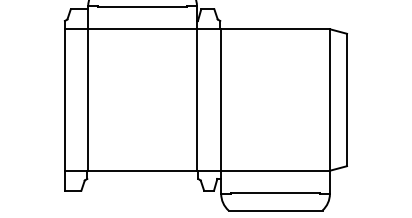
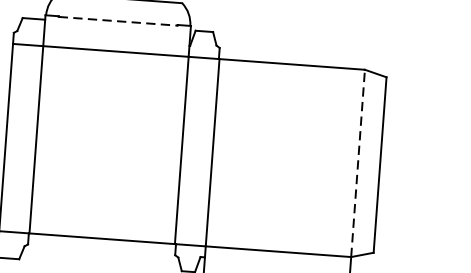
line: (142, 6) -> (118, 21), solid -> dashed
line: (330, 100) -> (358, 164), solid -> dashed

